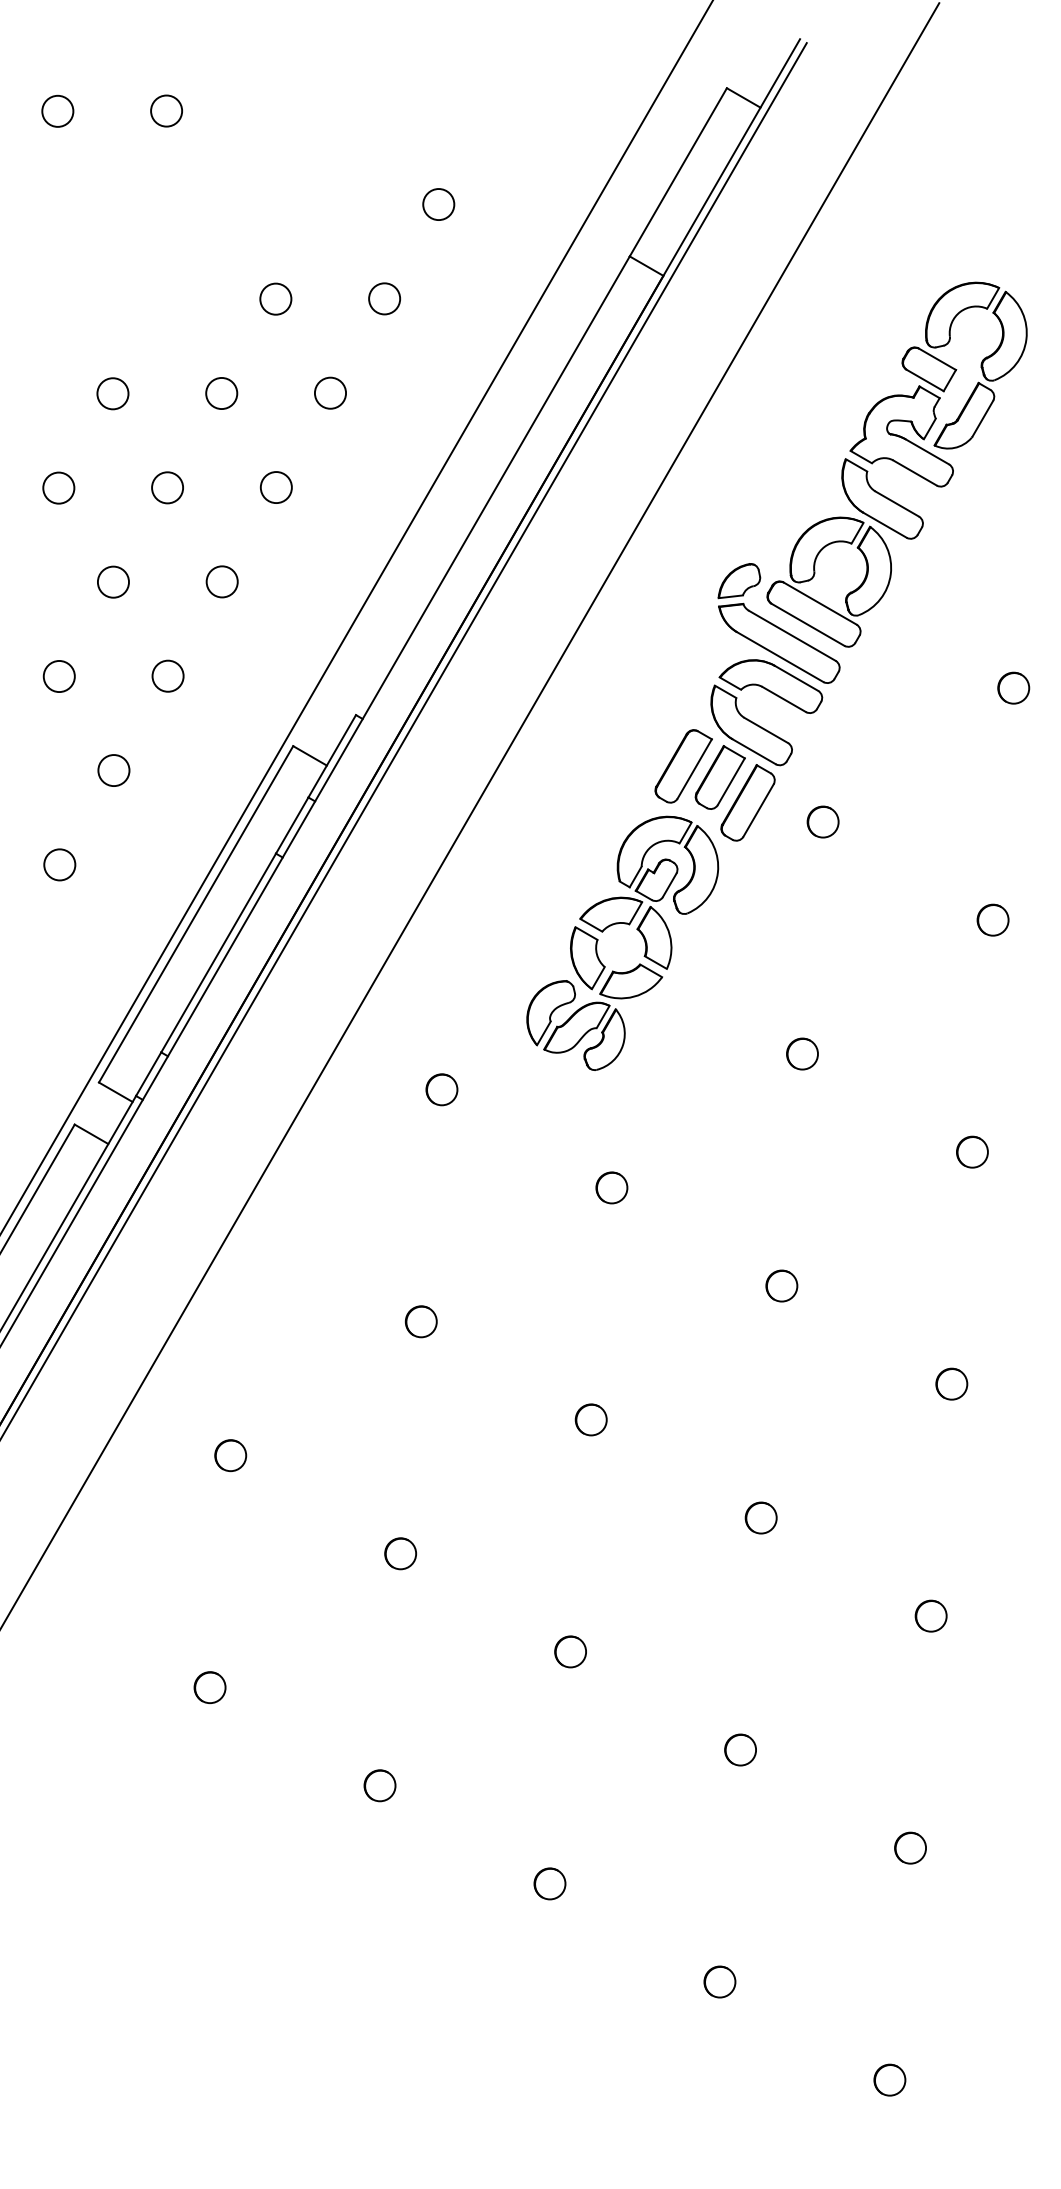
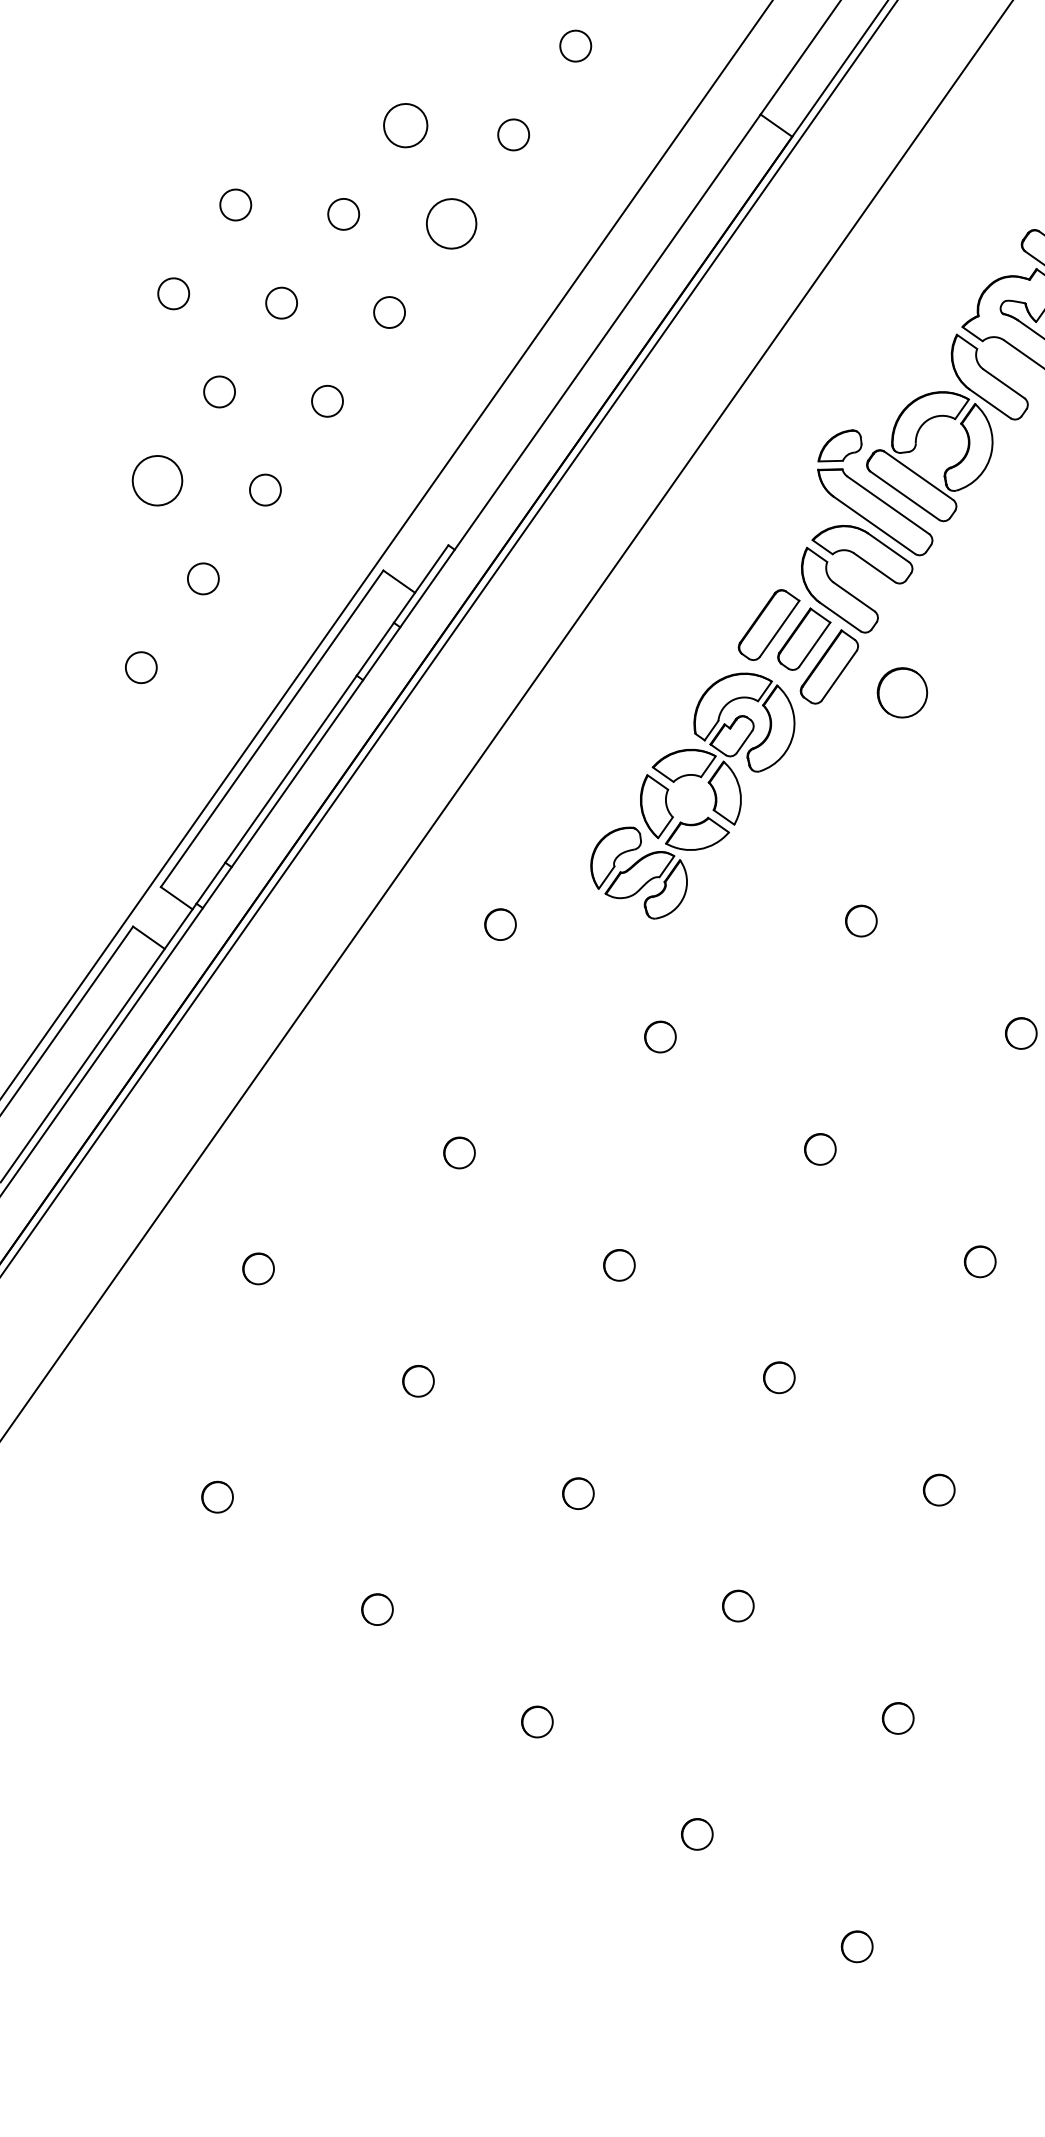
circle: (275, 298) -> (405, 124), size x1.4
circle: (330, 392) -> (451, 223), size x1.6
circle: (58, 676) -> (156, 480), size x1.6
part: (822, 821) -> (901, 692), size x1.6

